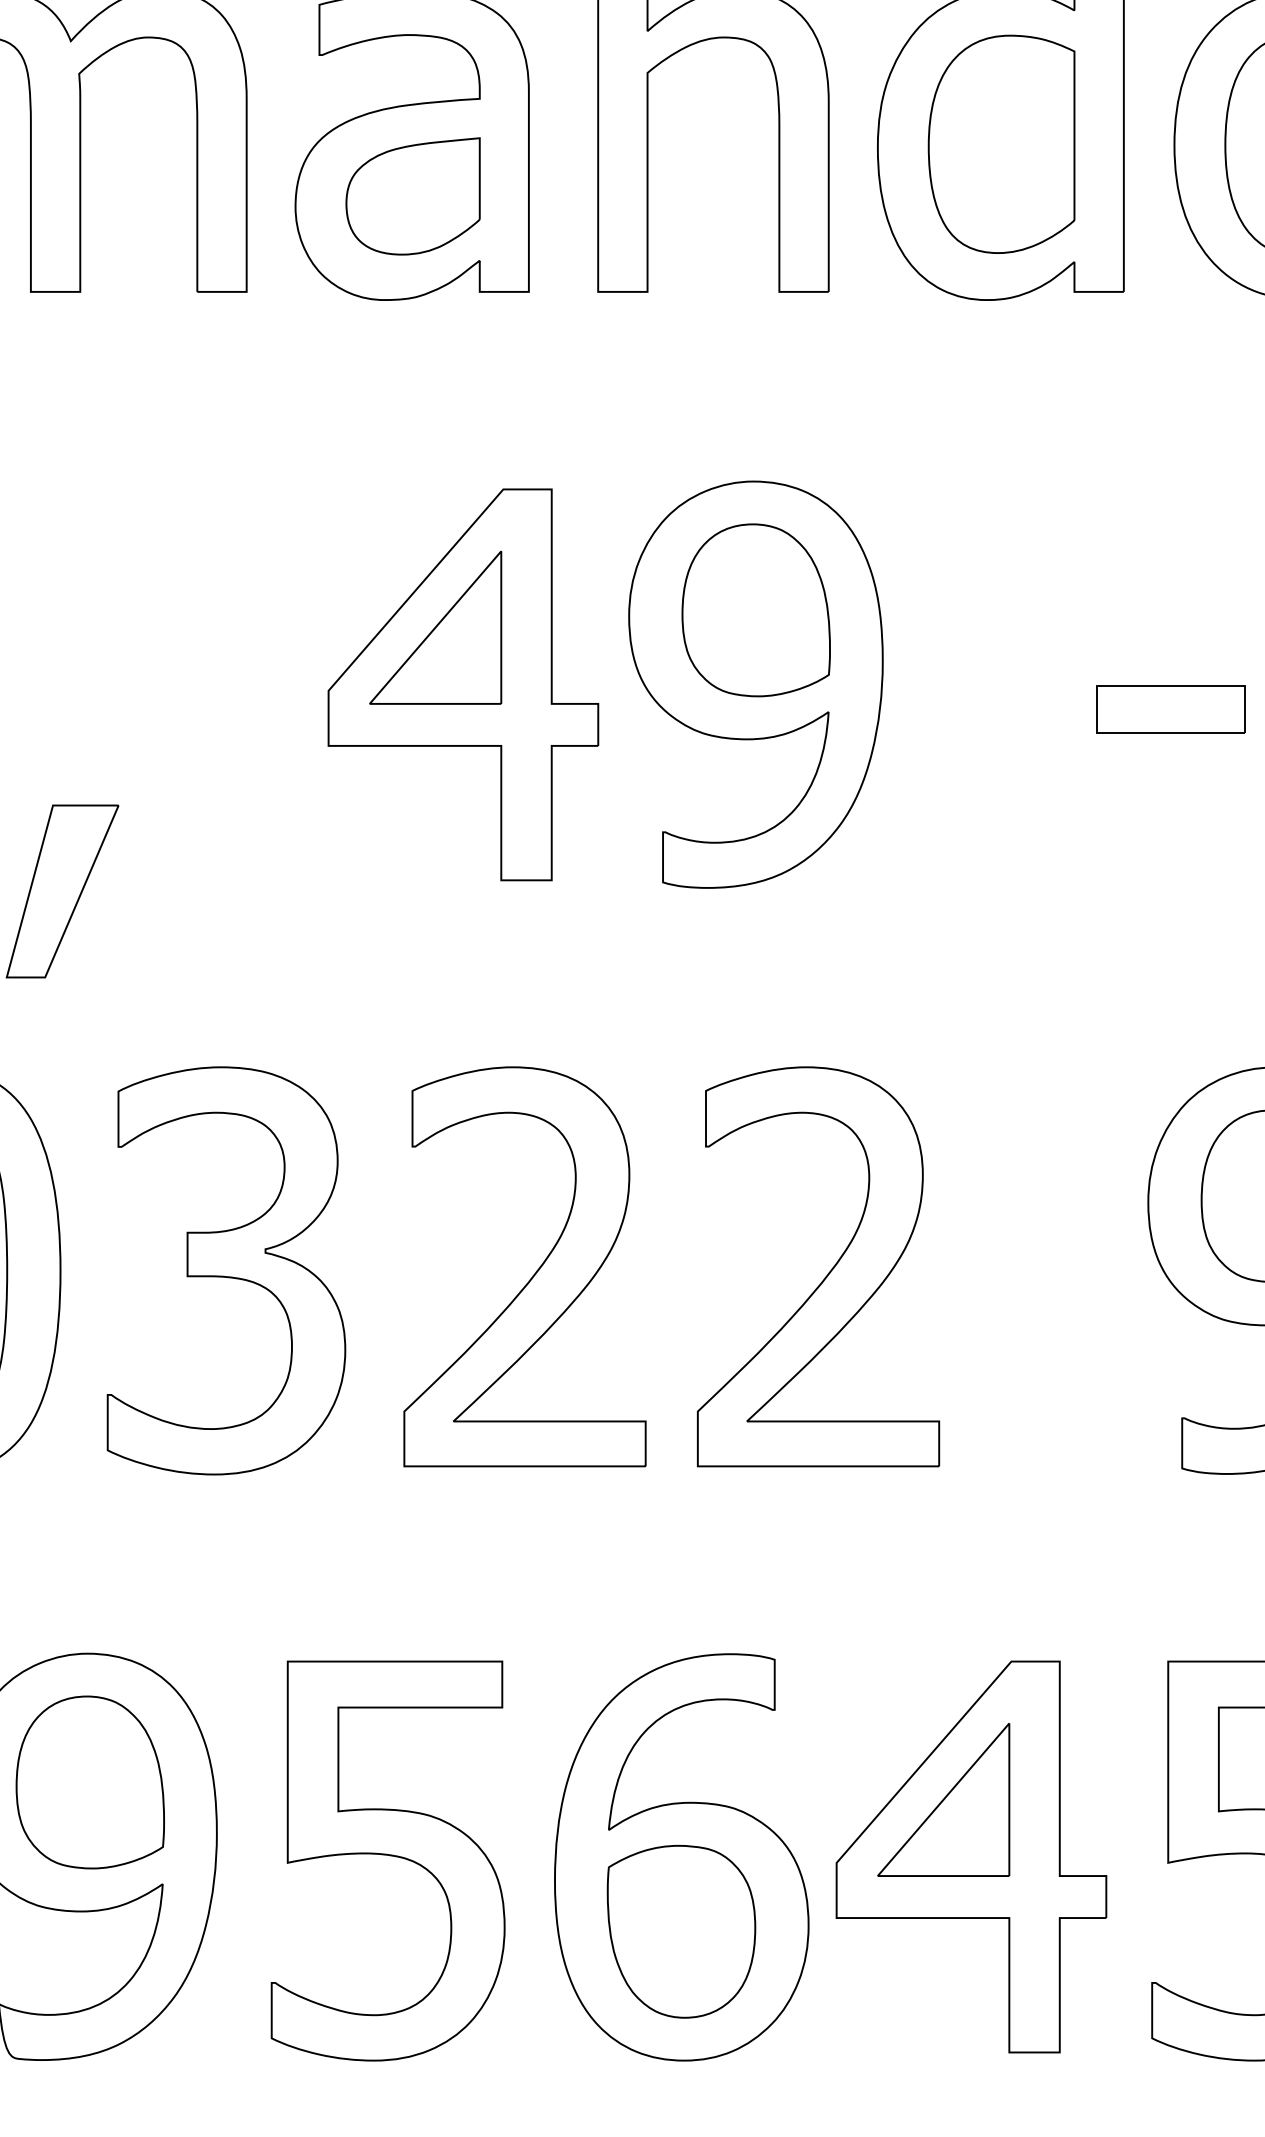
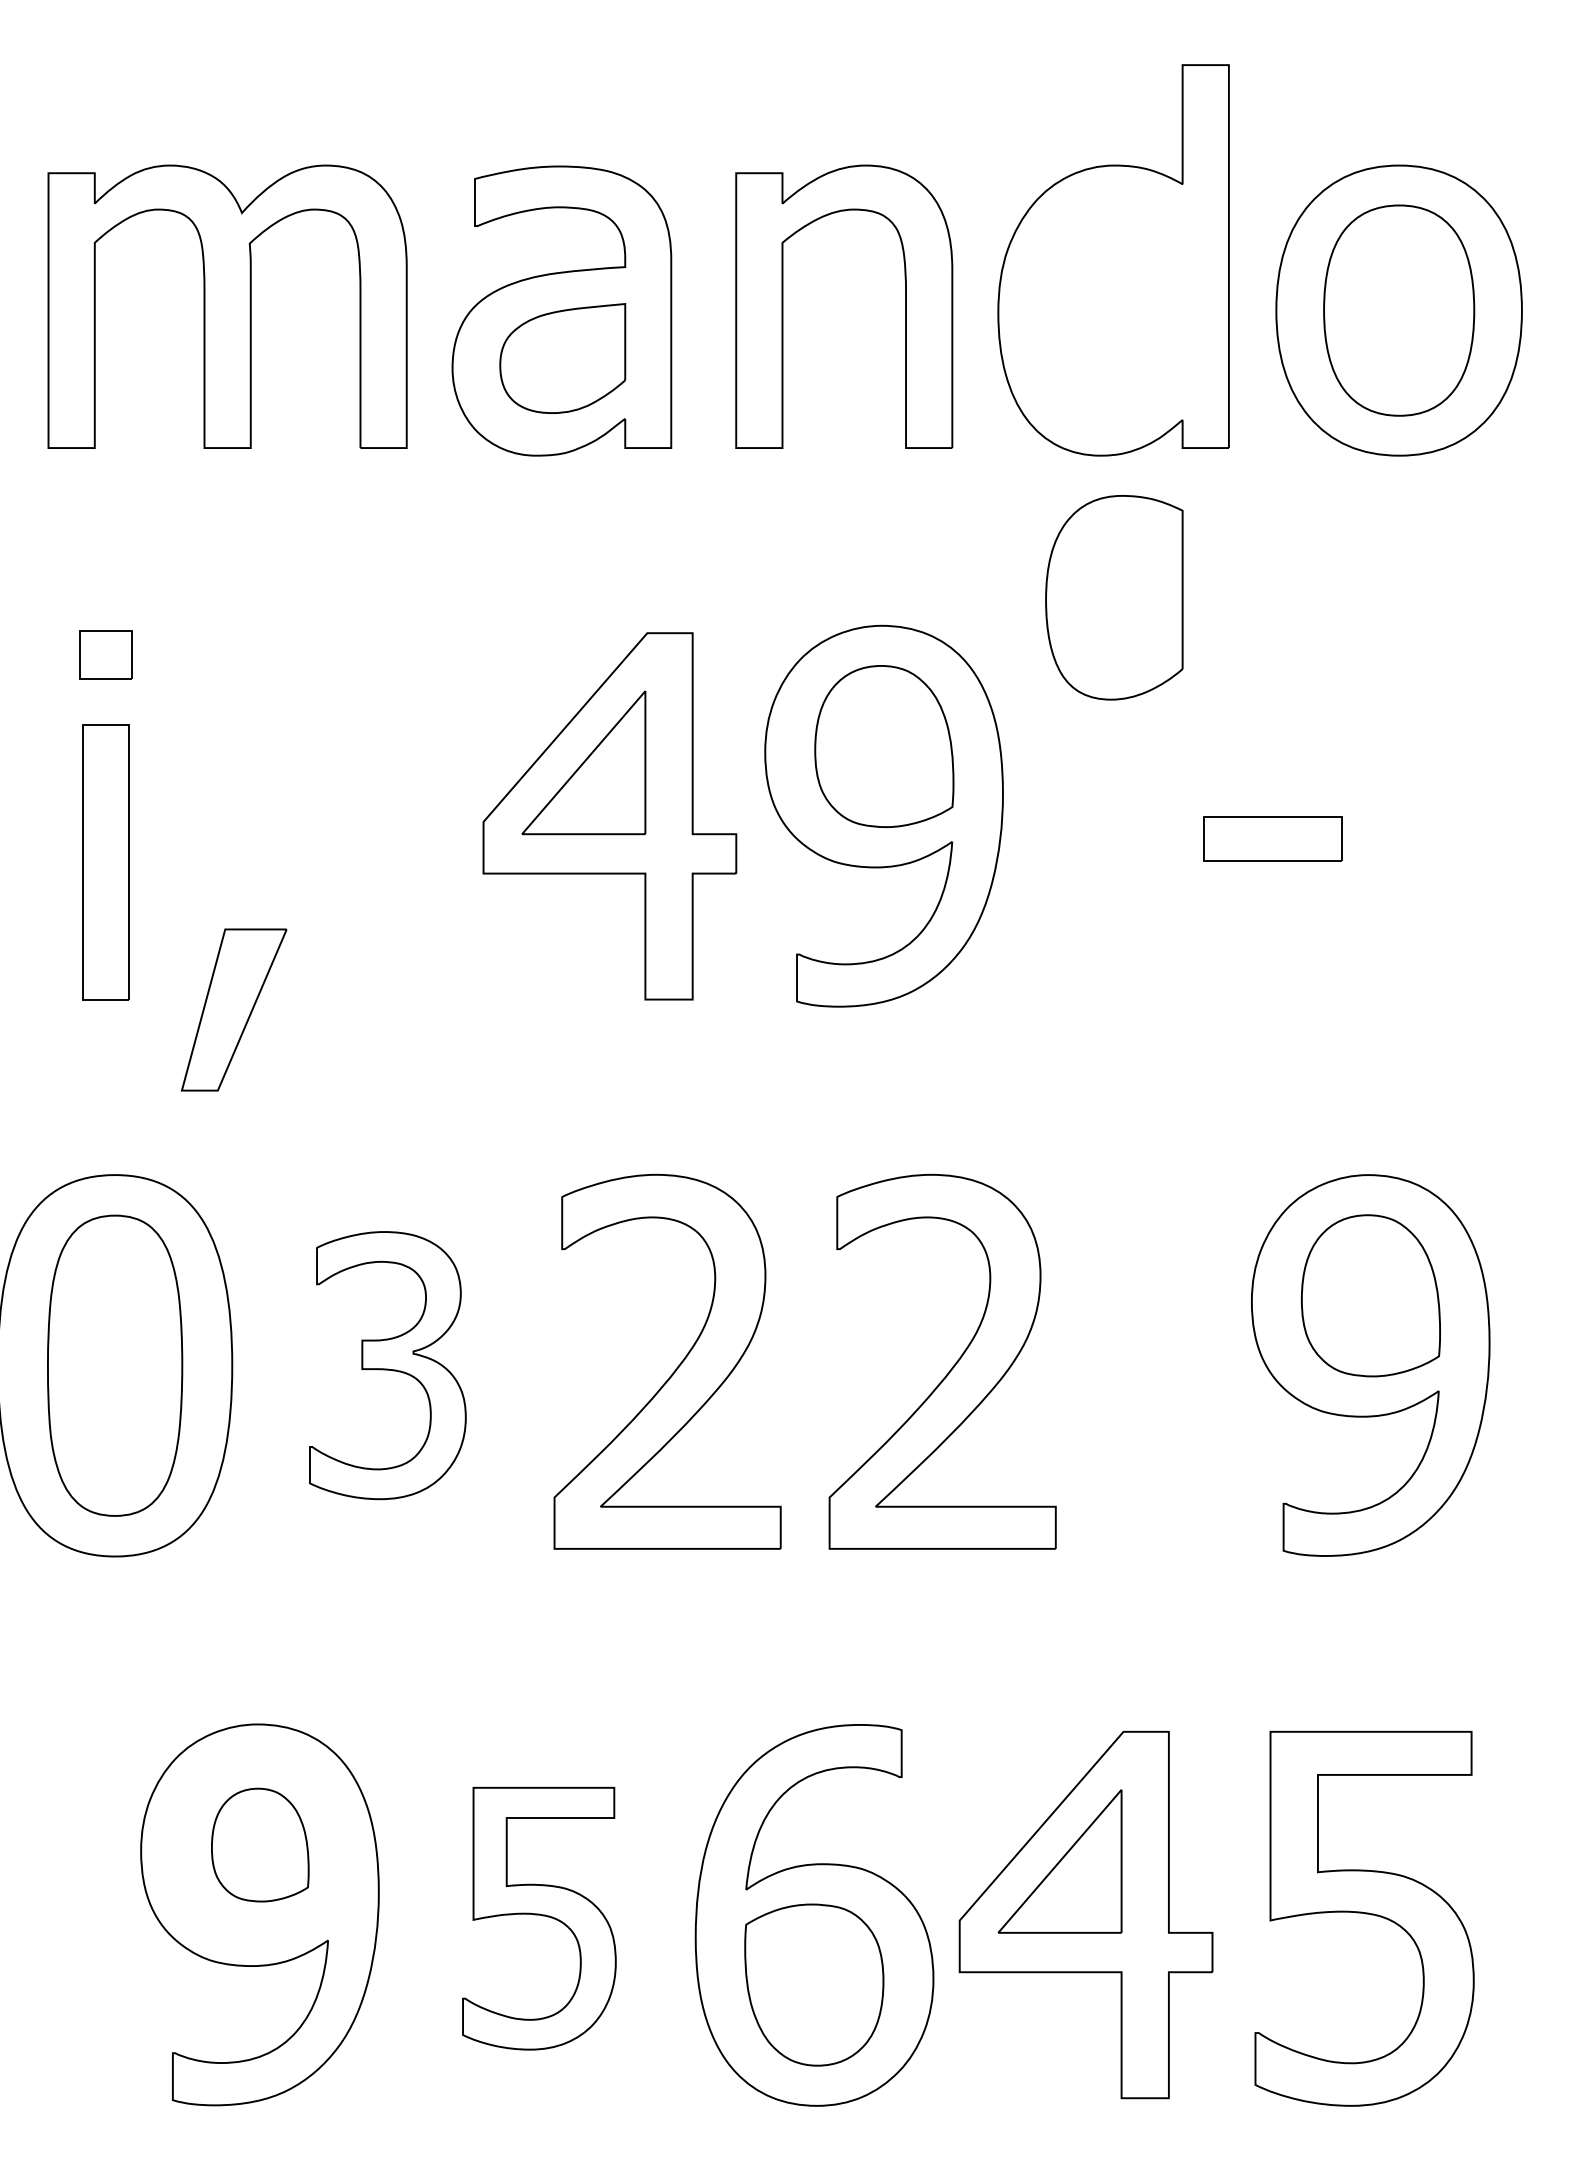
part: (1001, 144) -> (1114, 597), moved
part: (226, 1270) -> (387, 1365), size x0.7
part: (90, 1781) -> (260, 1844), size x0.7
part: (388, 1860) -> (539, 1918), size x0.7

